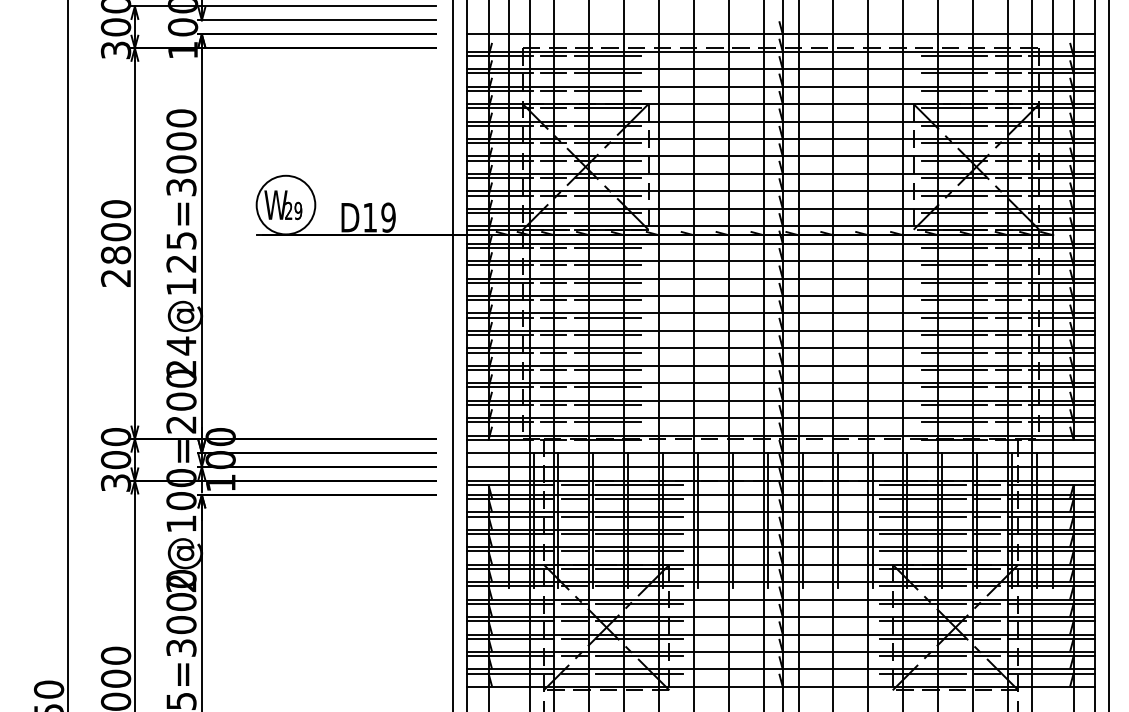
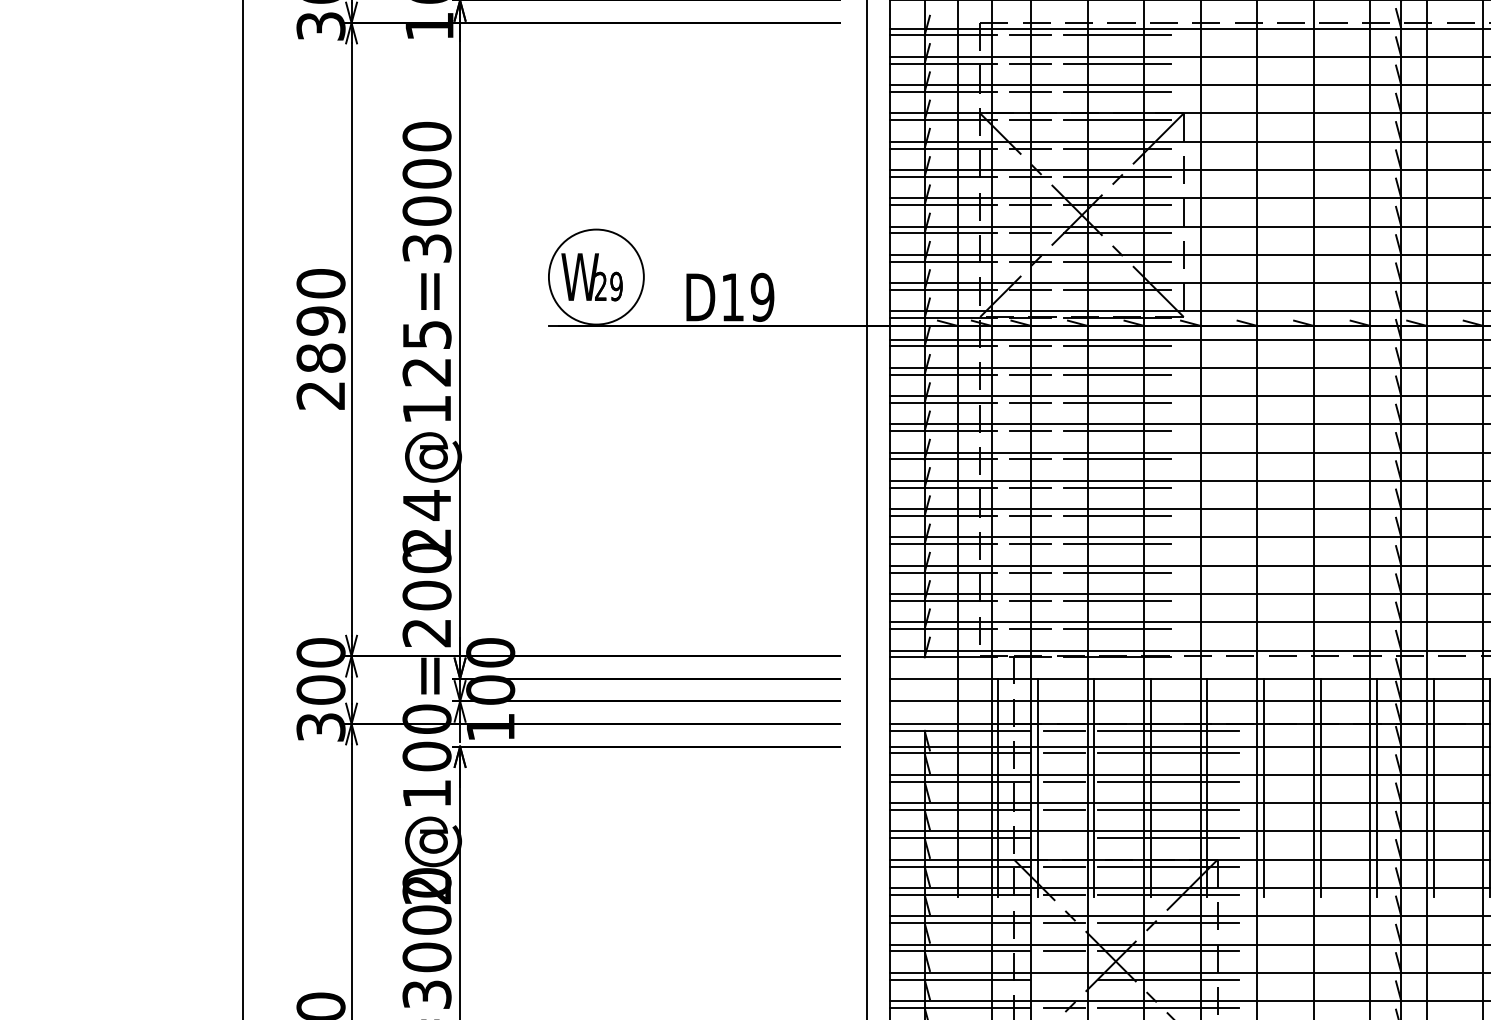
text: (116, 232) -> (321, 321), 2800 -> 2890
line: (574, 551) -> (1063, 838), removed
line: (574, 638) -> (1063, 979), removed

